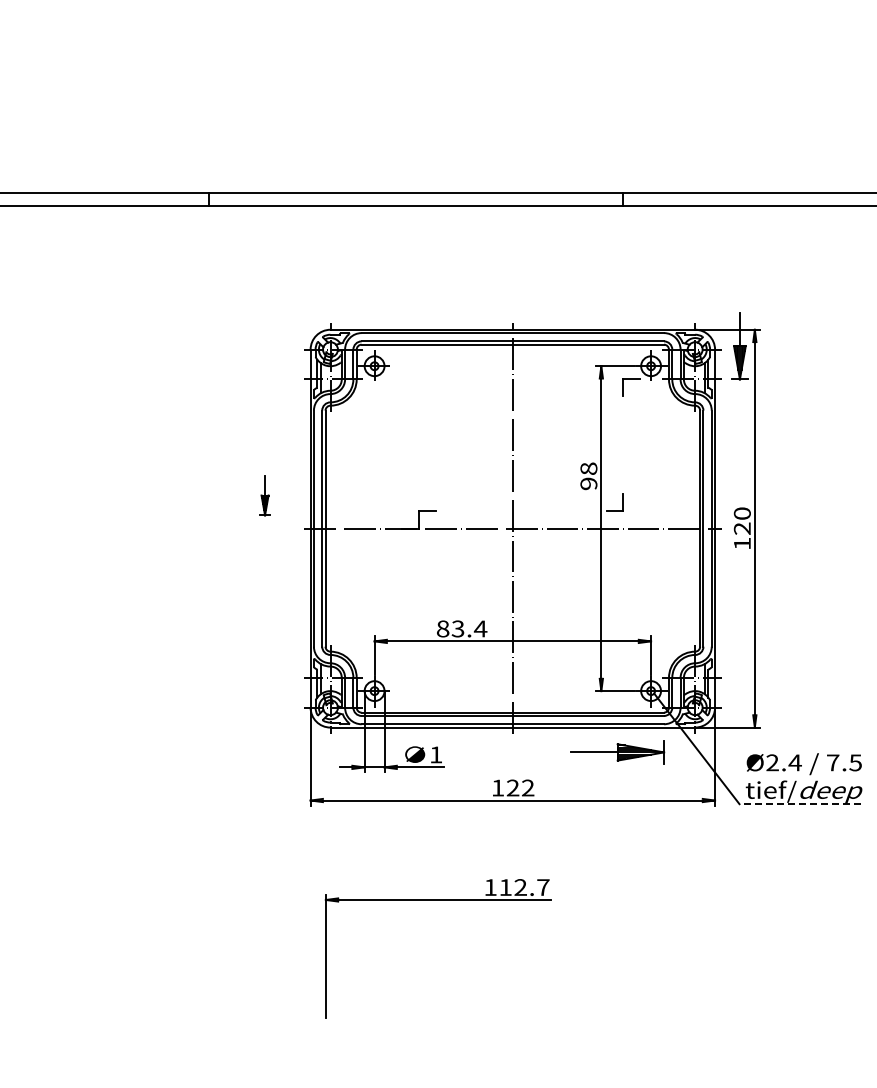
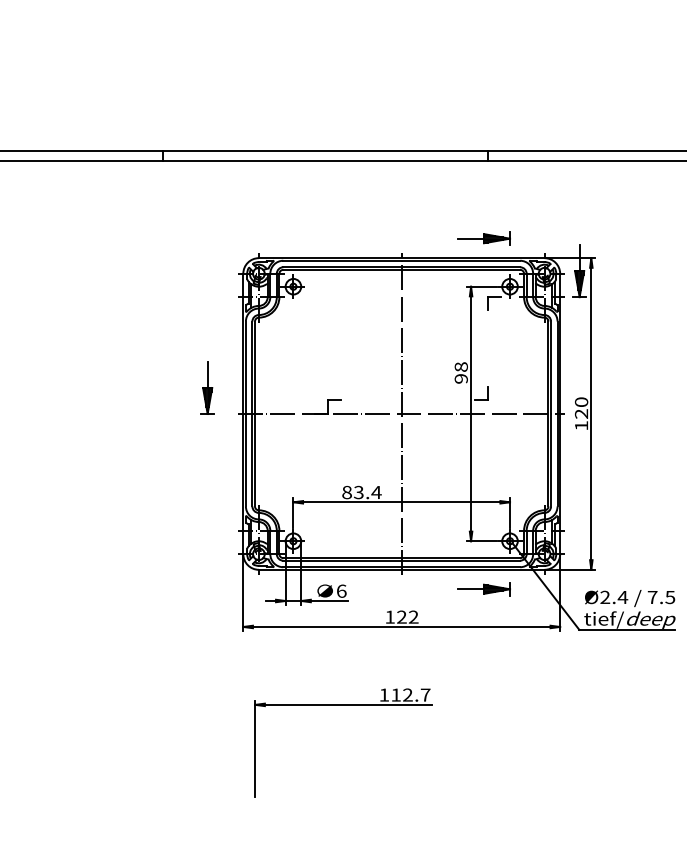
part: (618, 304) -> (484, 238), added
part: (264, 495) -> (207, 388), size x1.67
part: (618, 752) -> (484, 589), size x0.71
text: (436, 754) -> (341, 590), 1 -> 6
line: (800, 804) -> (627, 630), dashed -> solid

